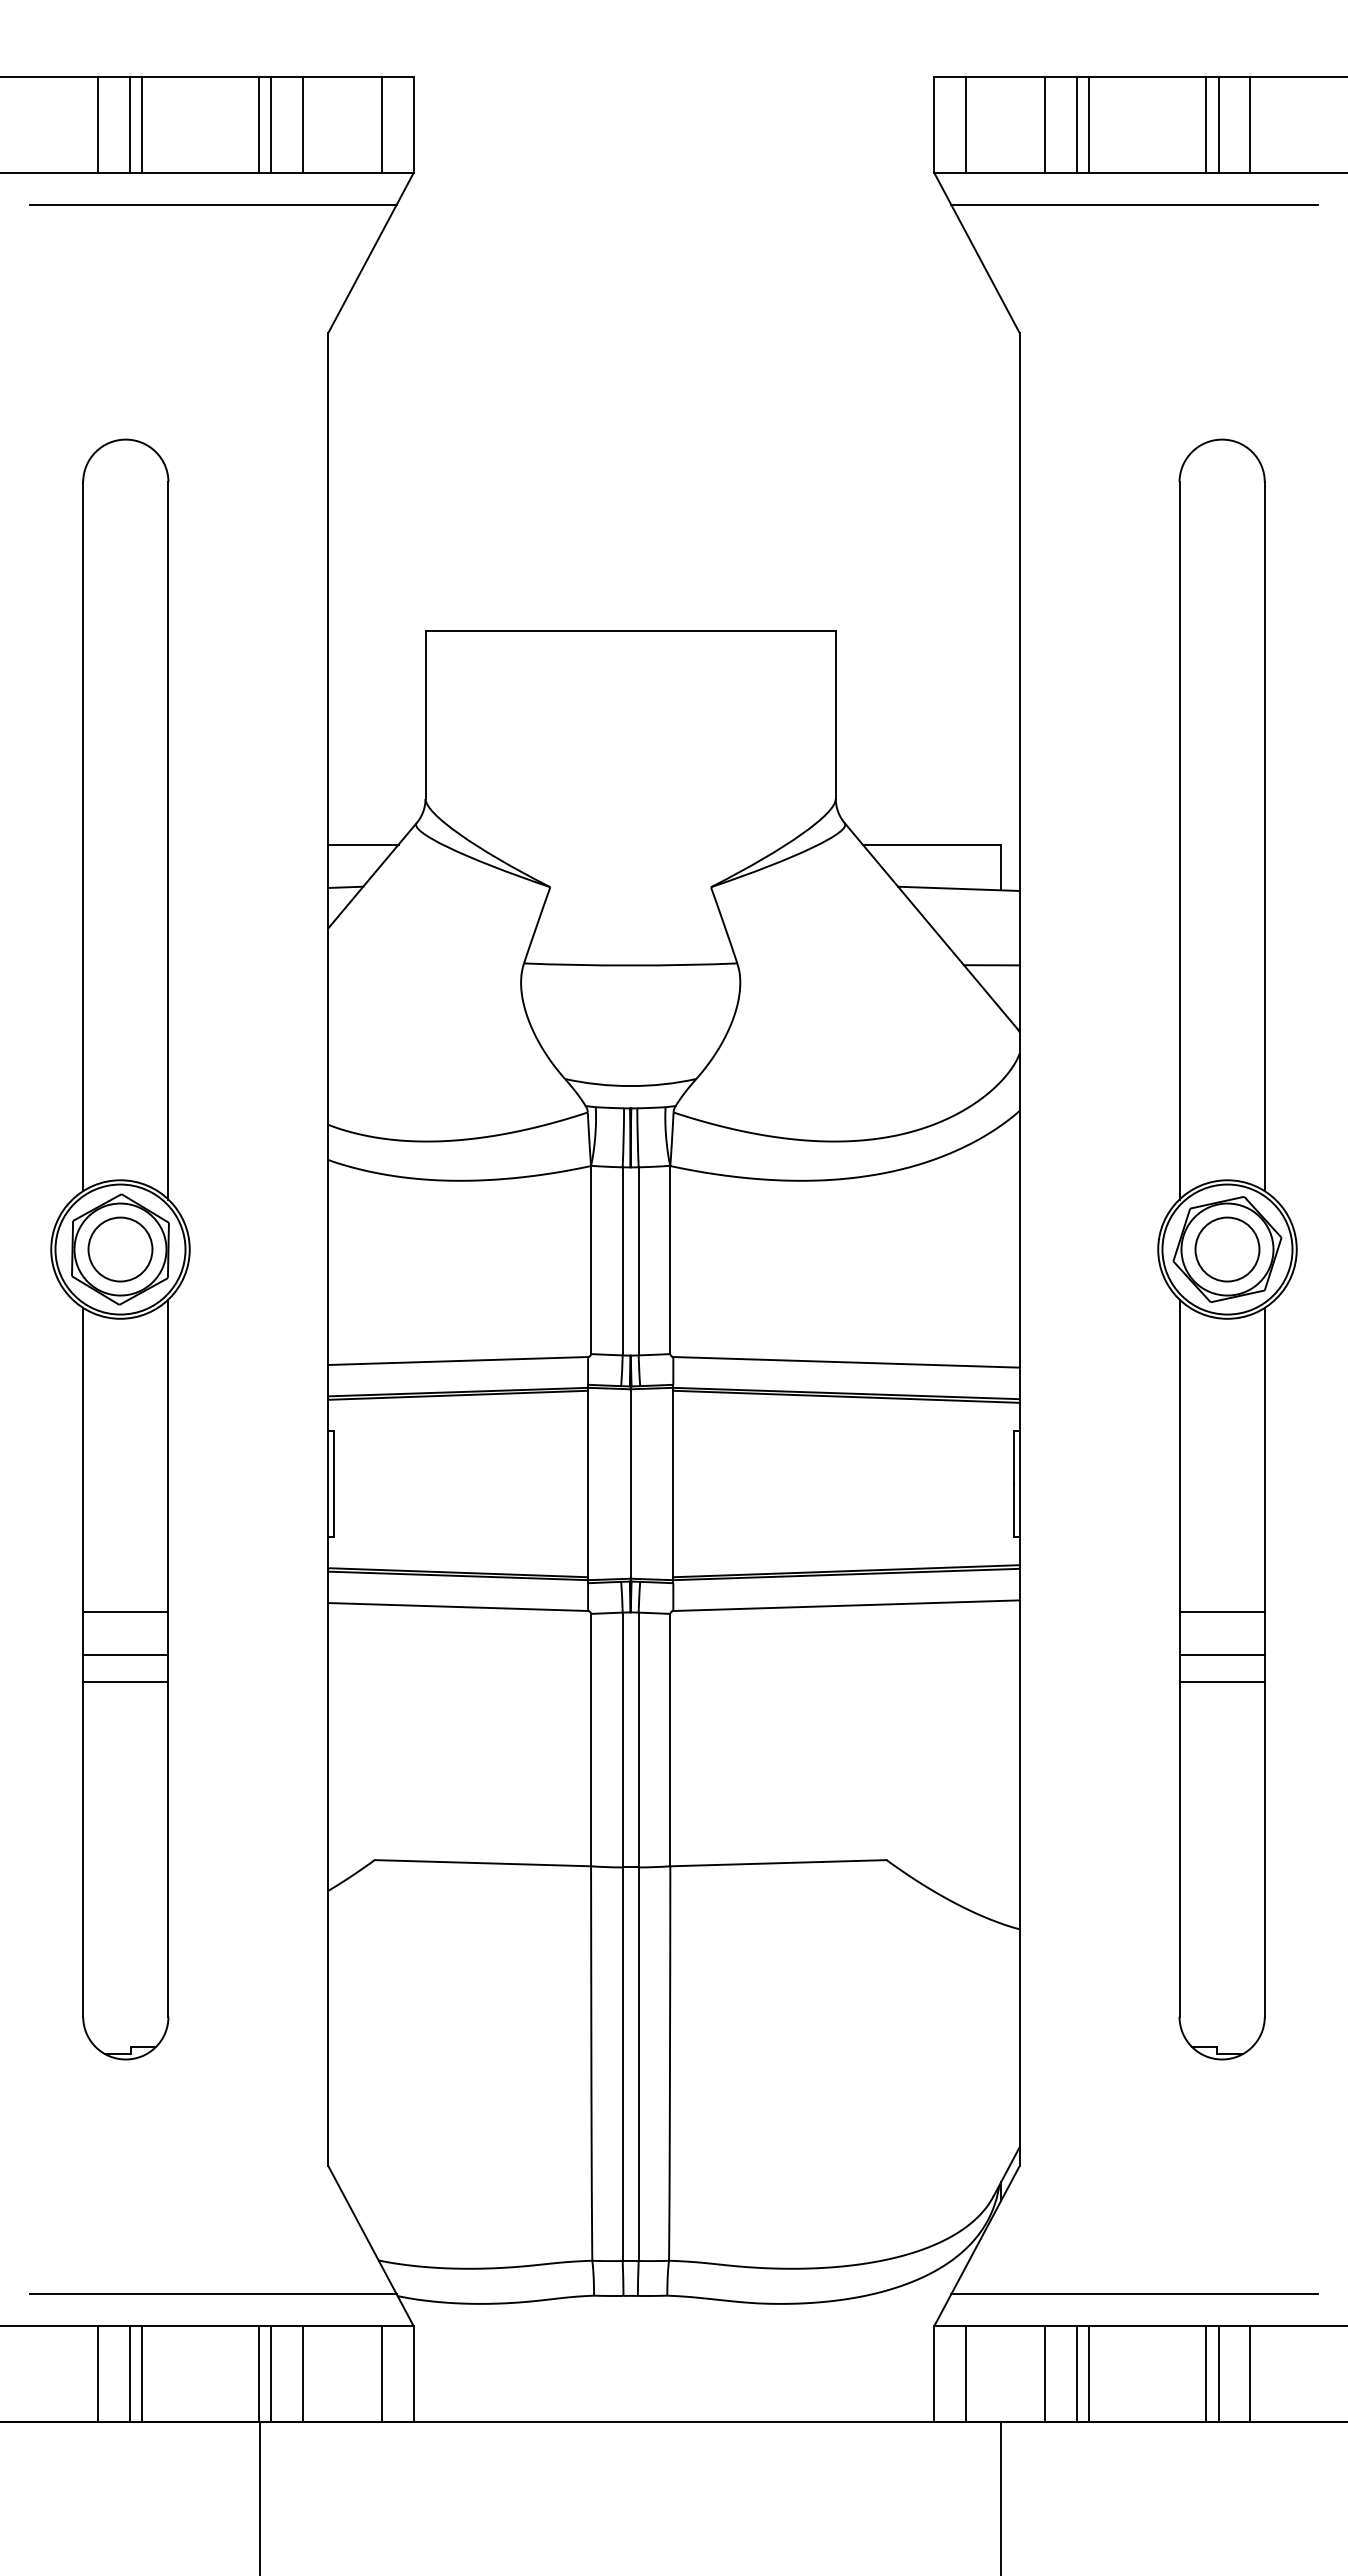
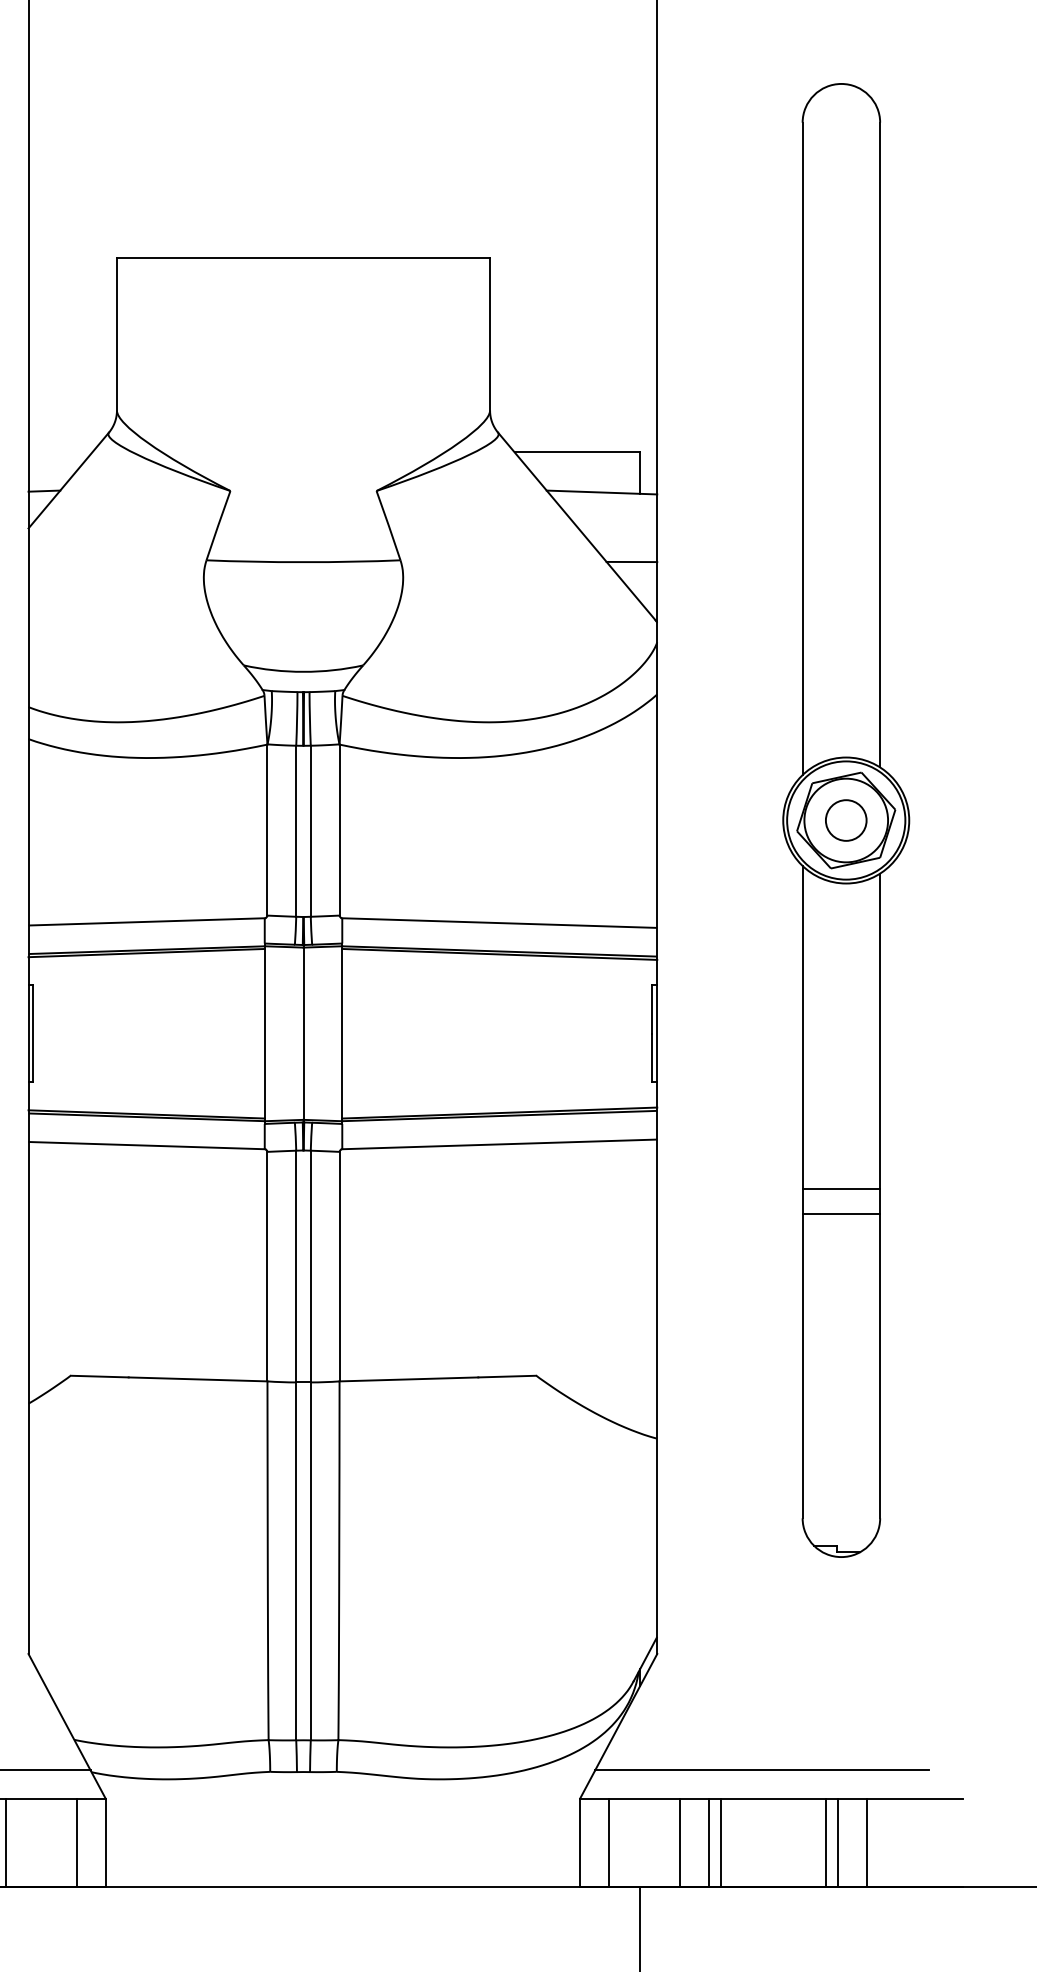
line: (363, 844) -> (60, 452), removed
circle: (1227, 1249) -> (846, 820), size x0.7
line: (1221, 1611) -> (840, 1149), removed

